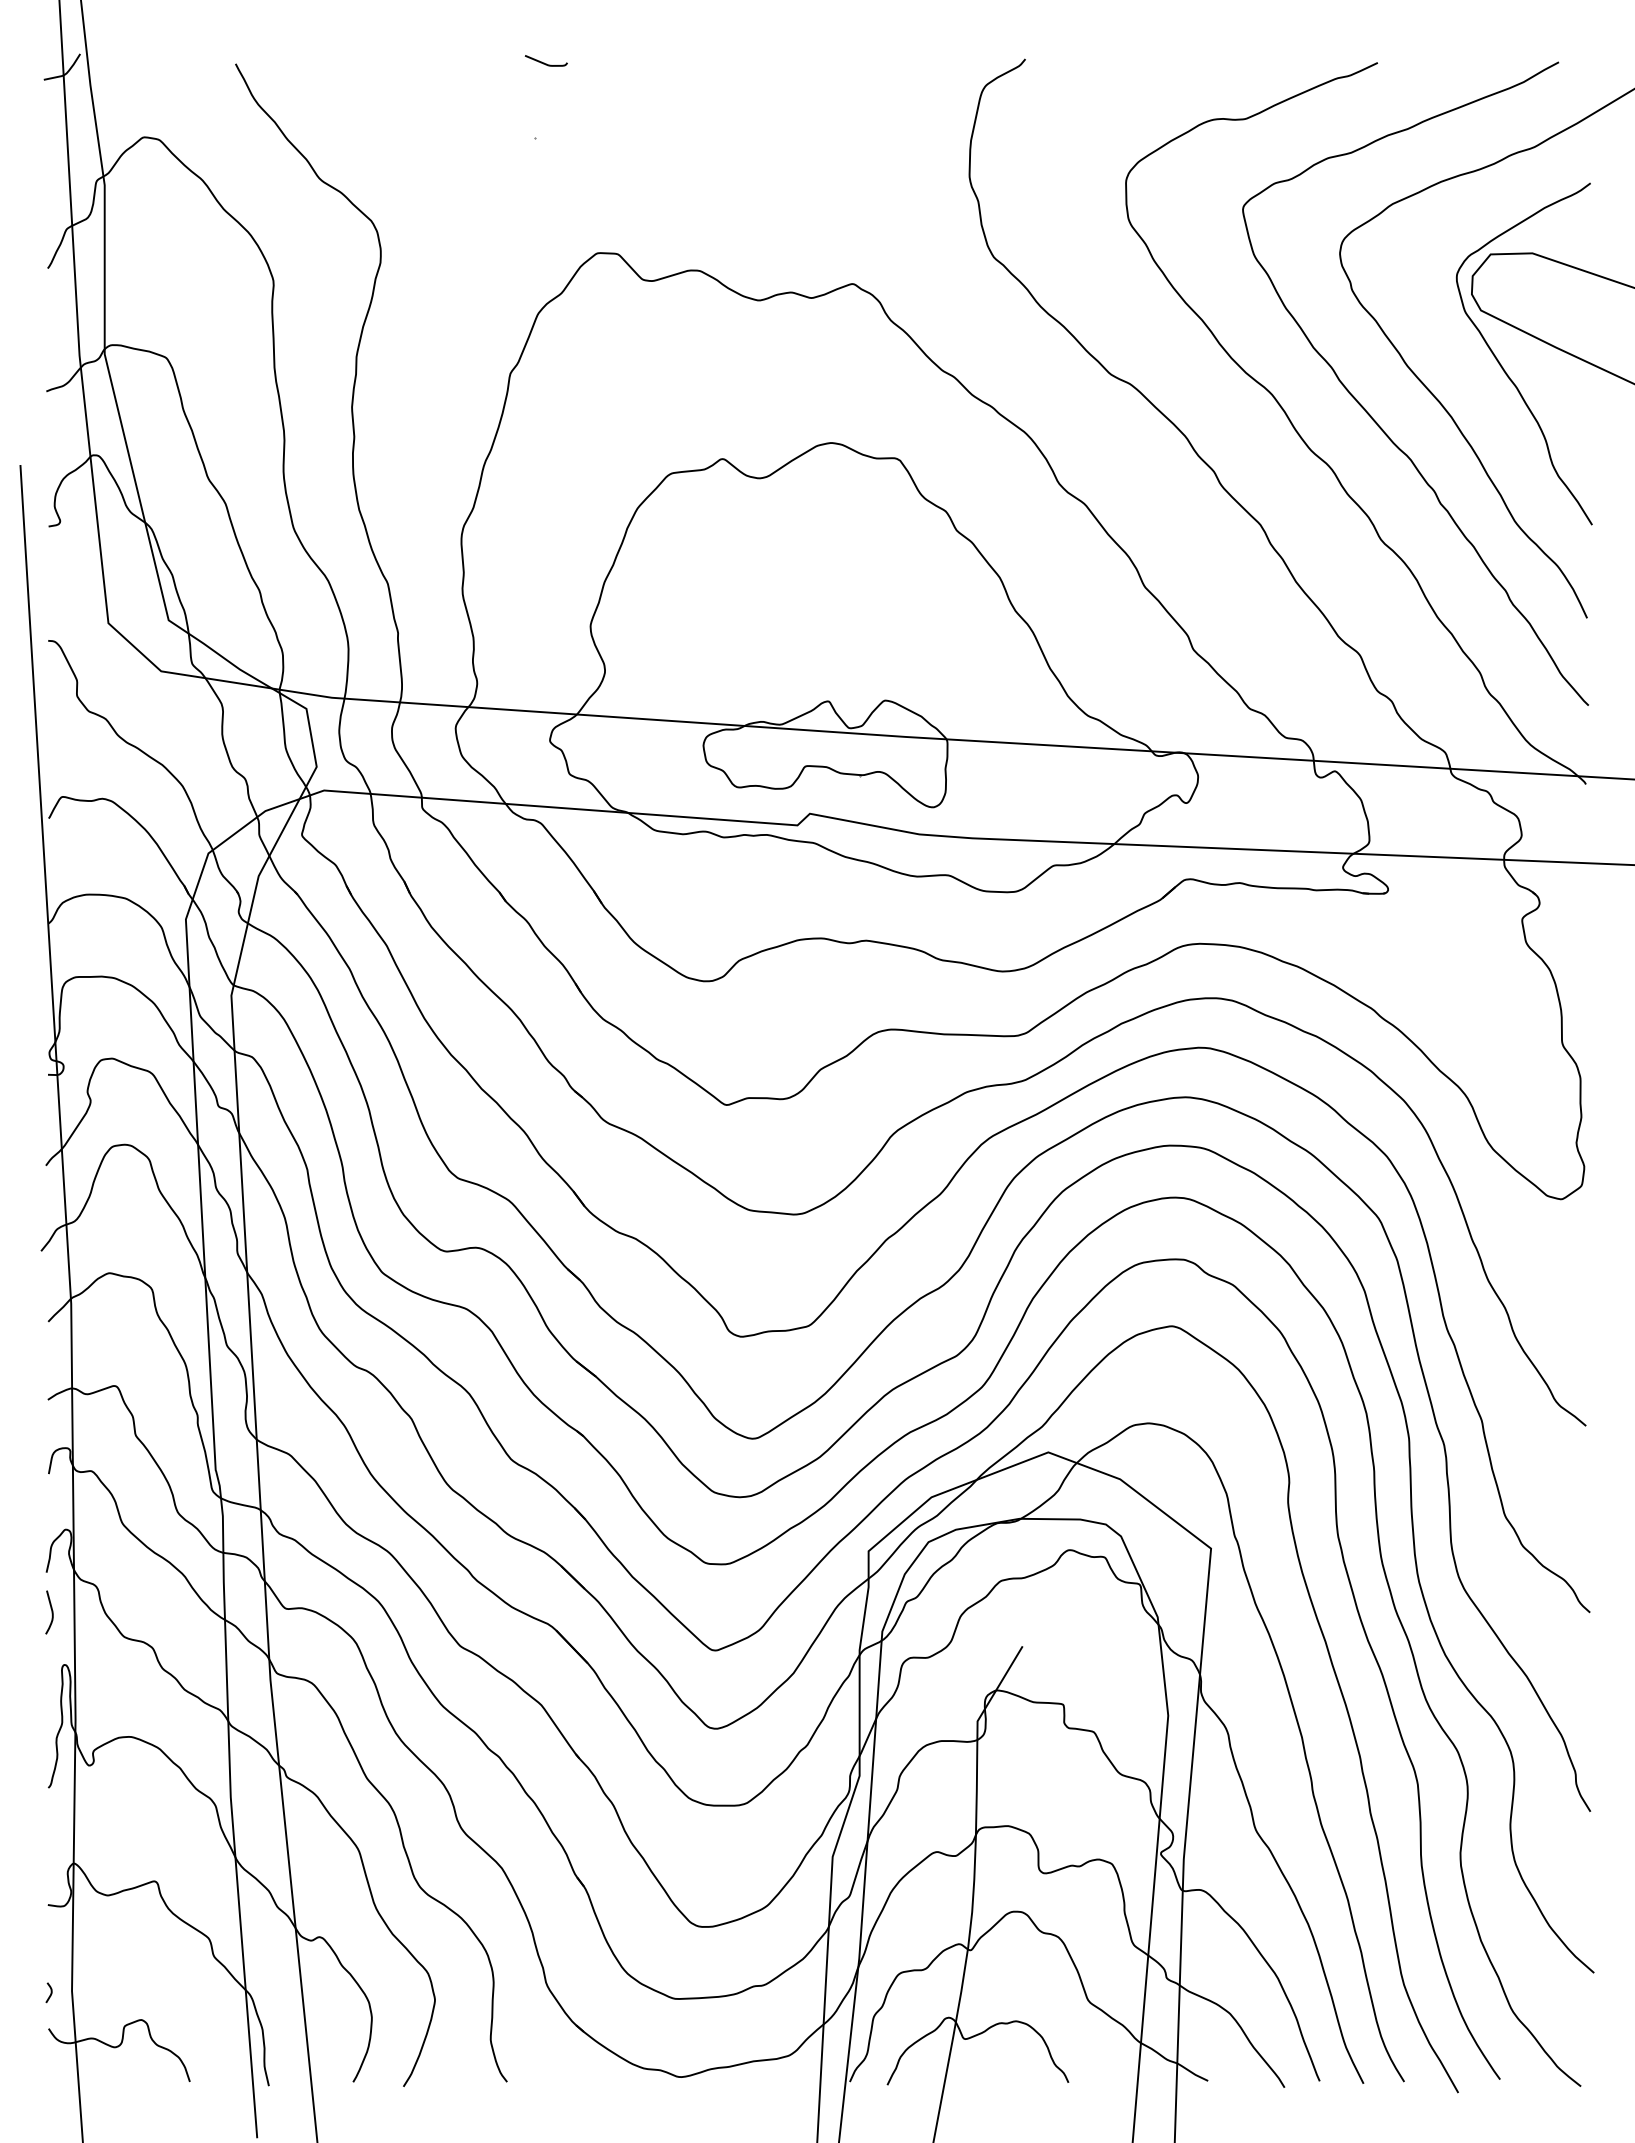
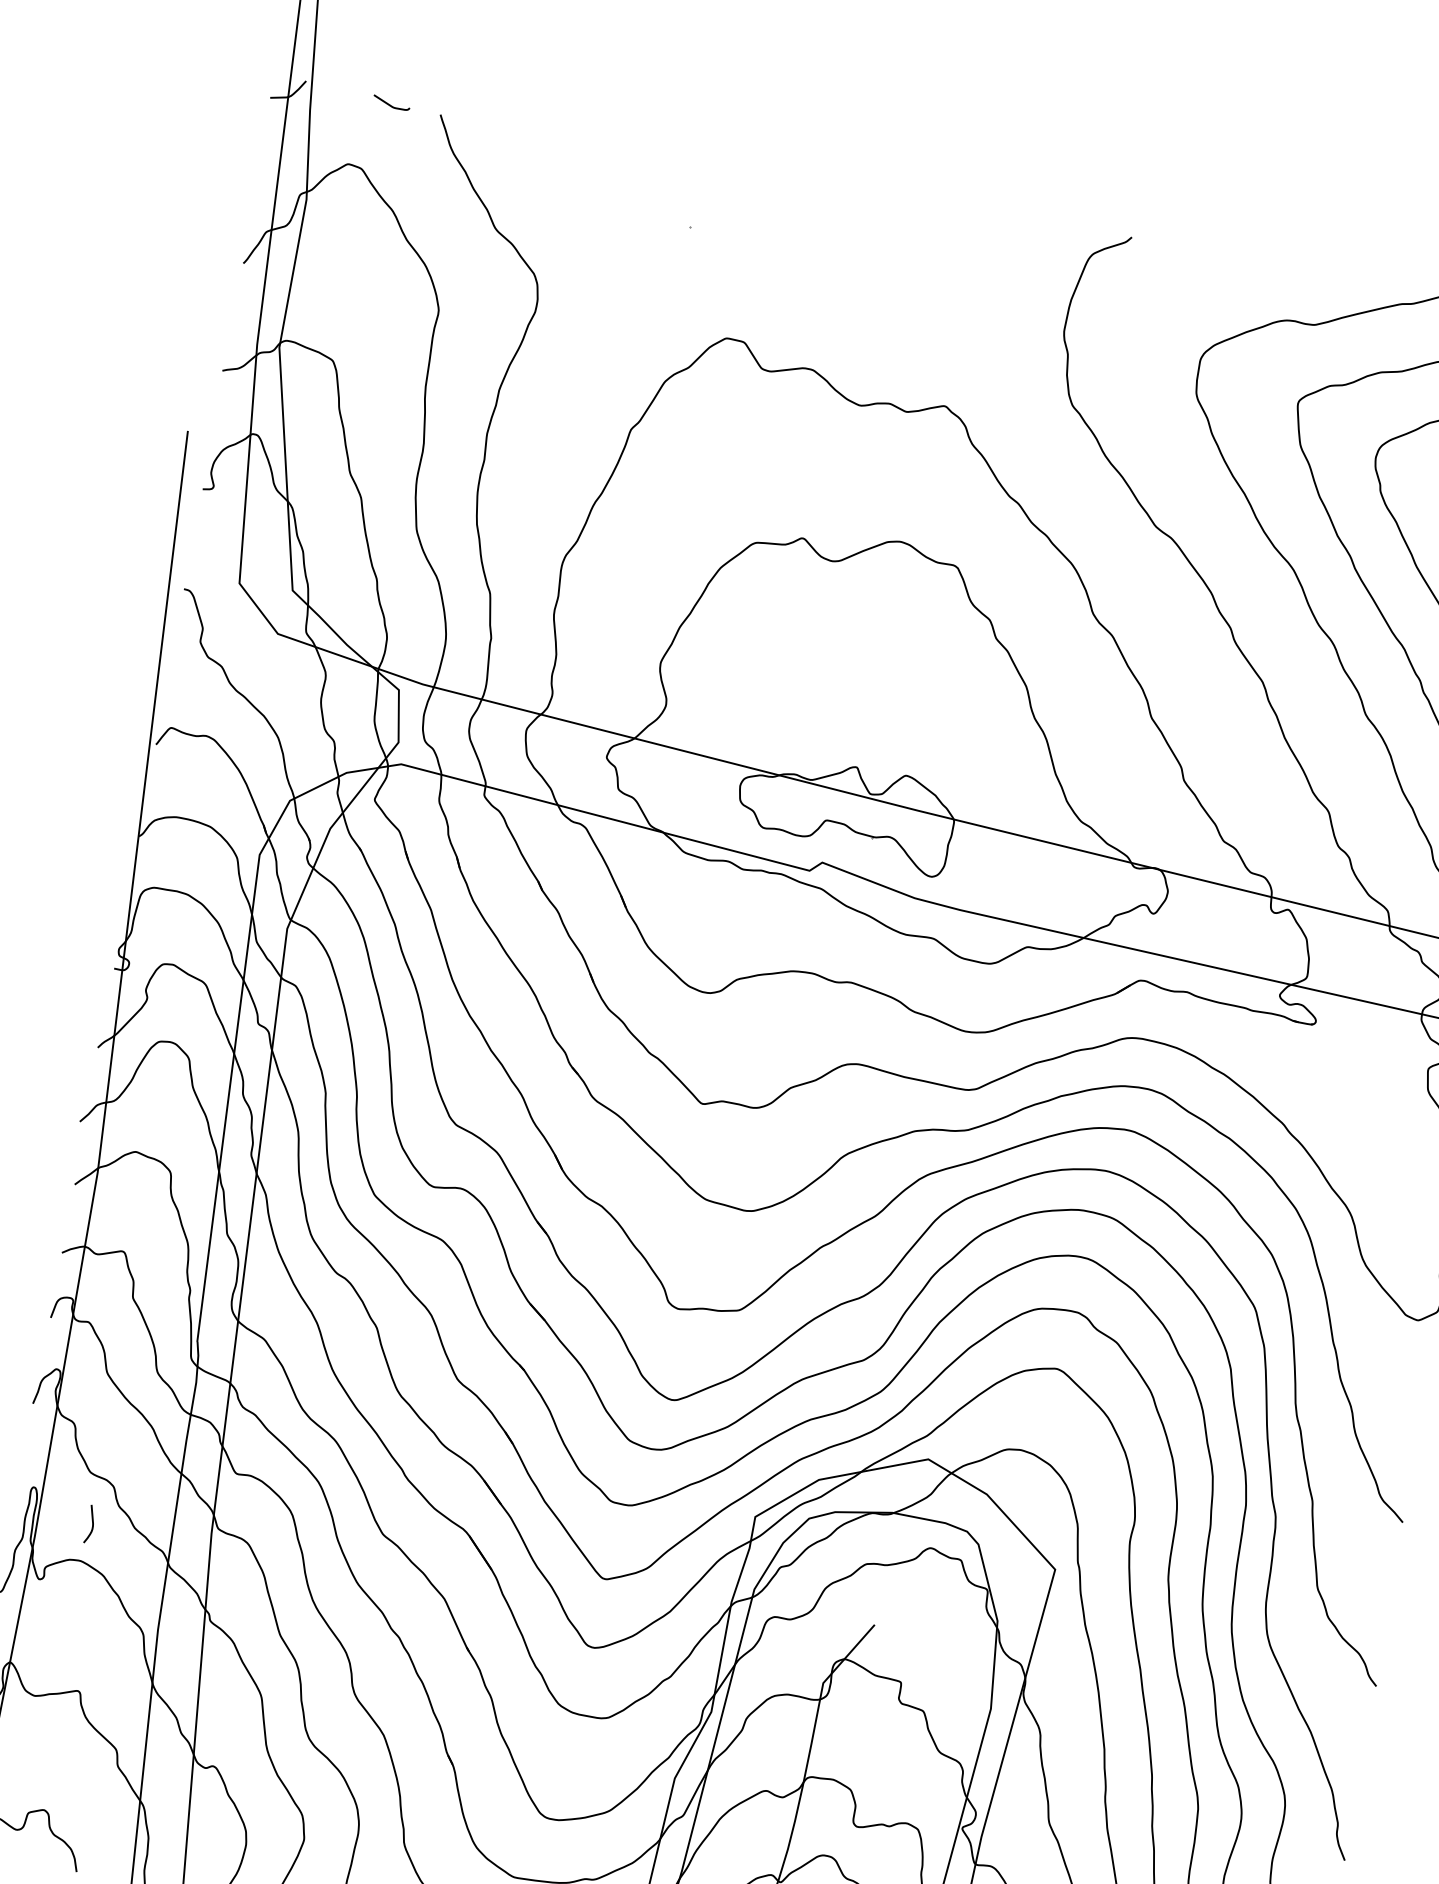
curve: (544, 62) -> (389, 104), moved
curve: (51, 1612) -> (92, 1524), moved

